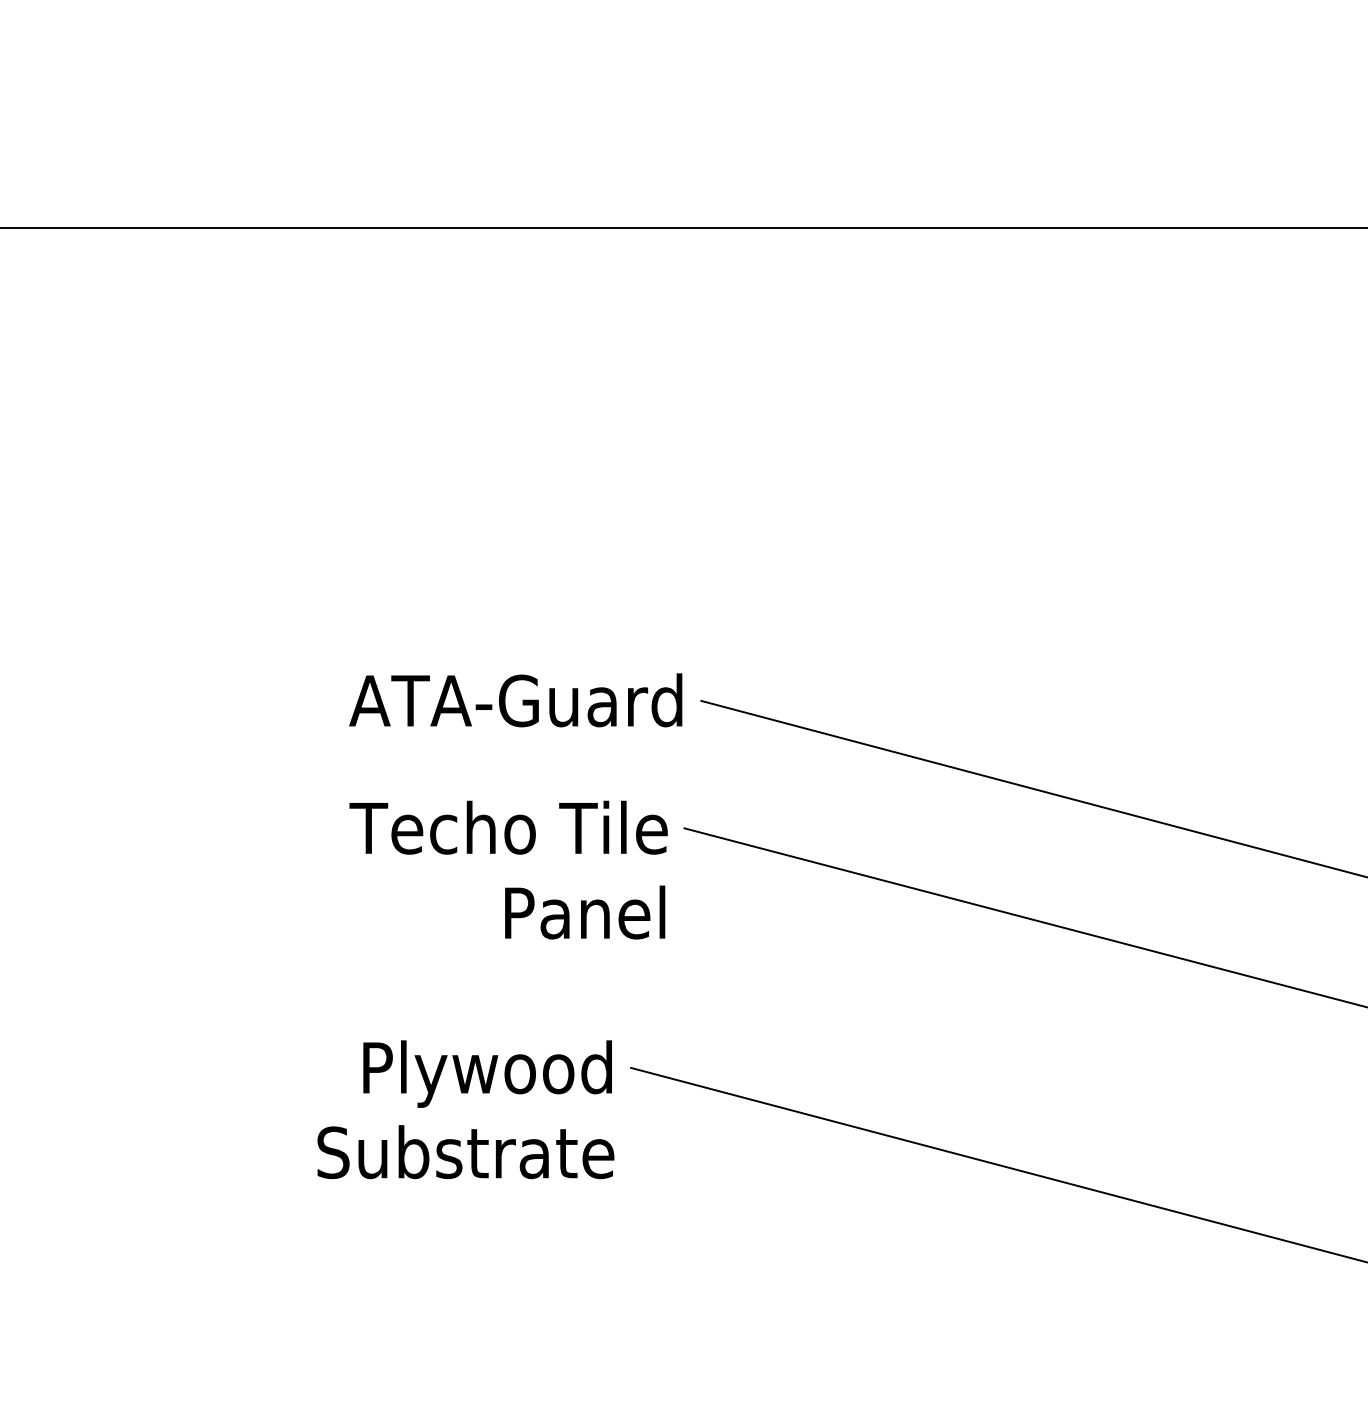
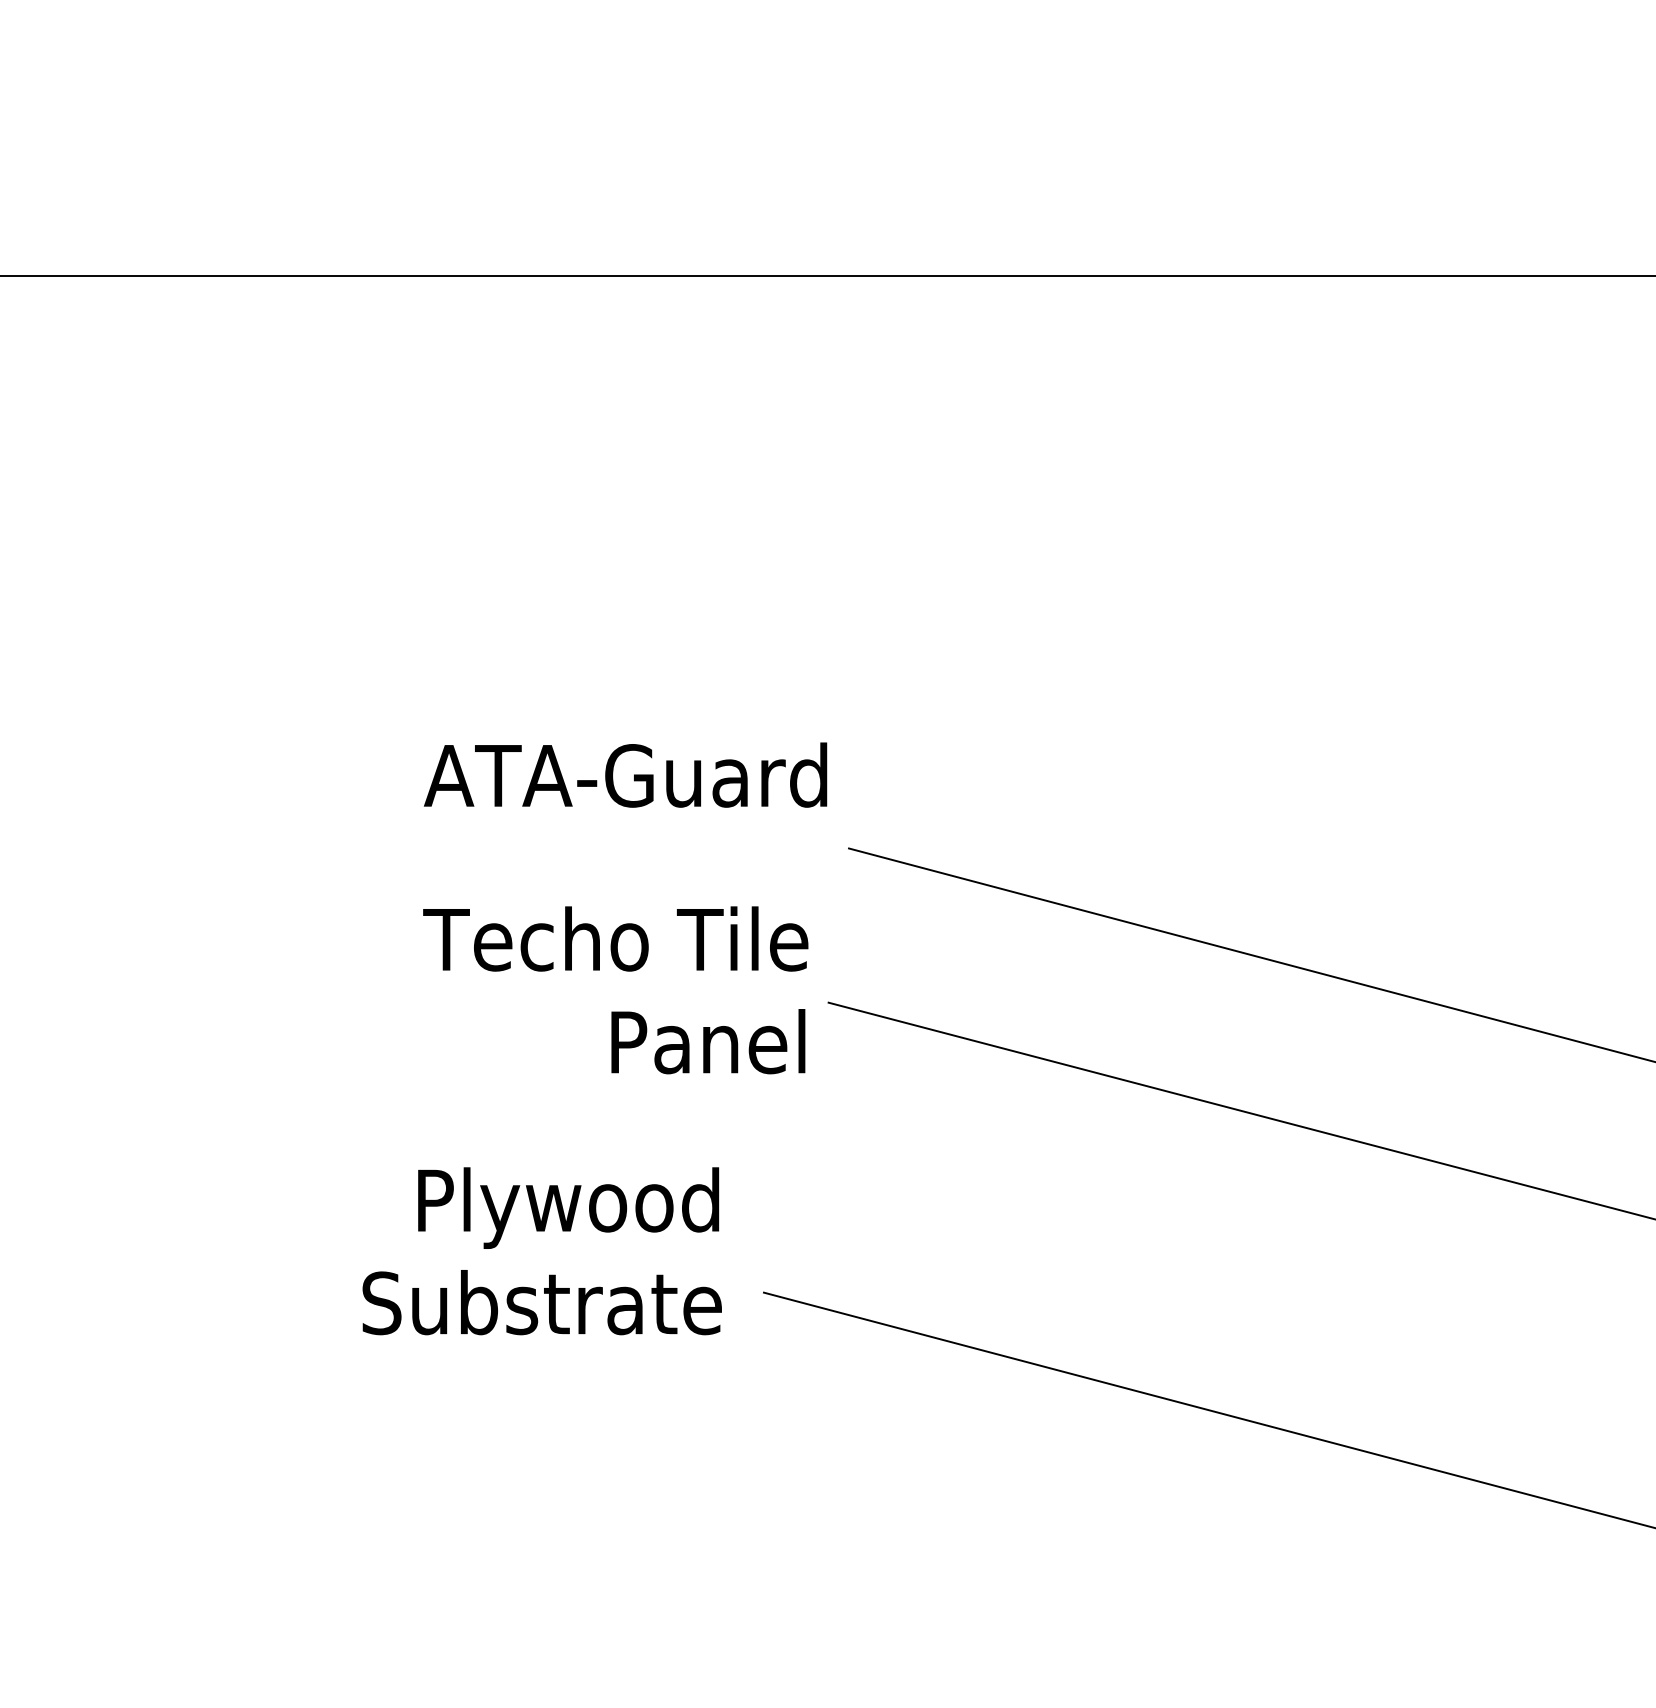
text: (515, 700) -> (625, 775), moved
text: (508, 869) -> (615, 989), moved
text: (465, 1109) -> (541, 1250), moved

